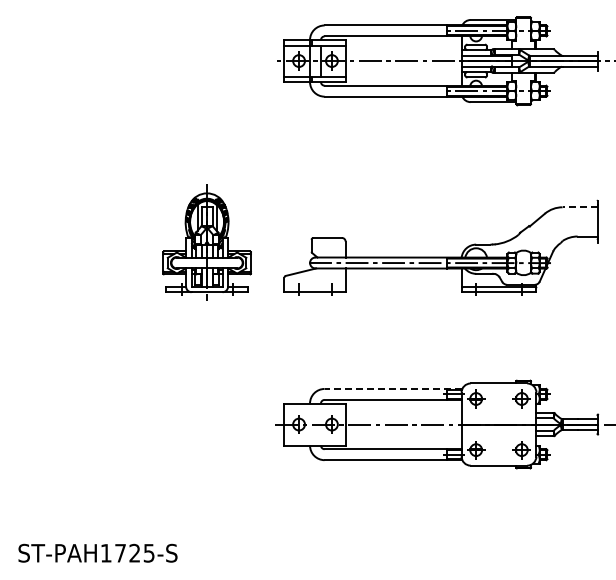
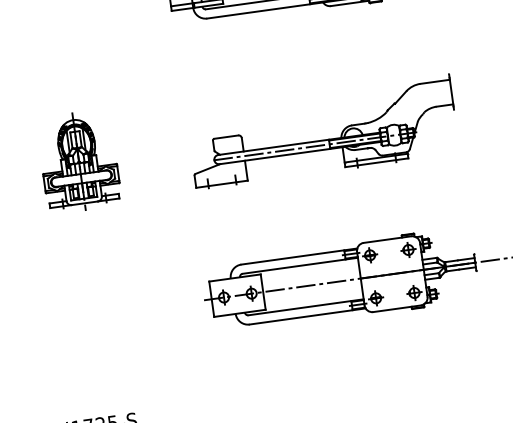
line: (579, 207) -> (434, 82), dashed -> solid
part: (206, 242) -> (78, 161), moved
line: (393, 388) -> (299, 256), dashed -> solid

